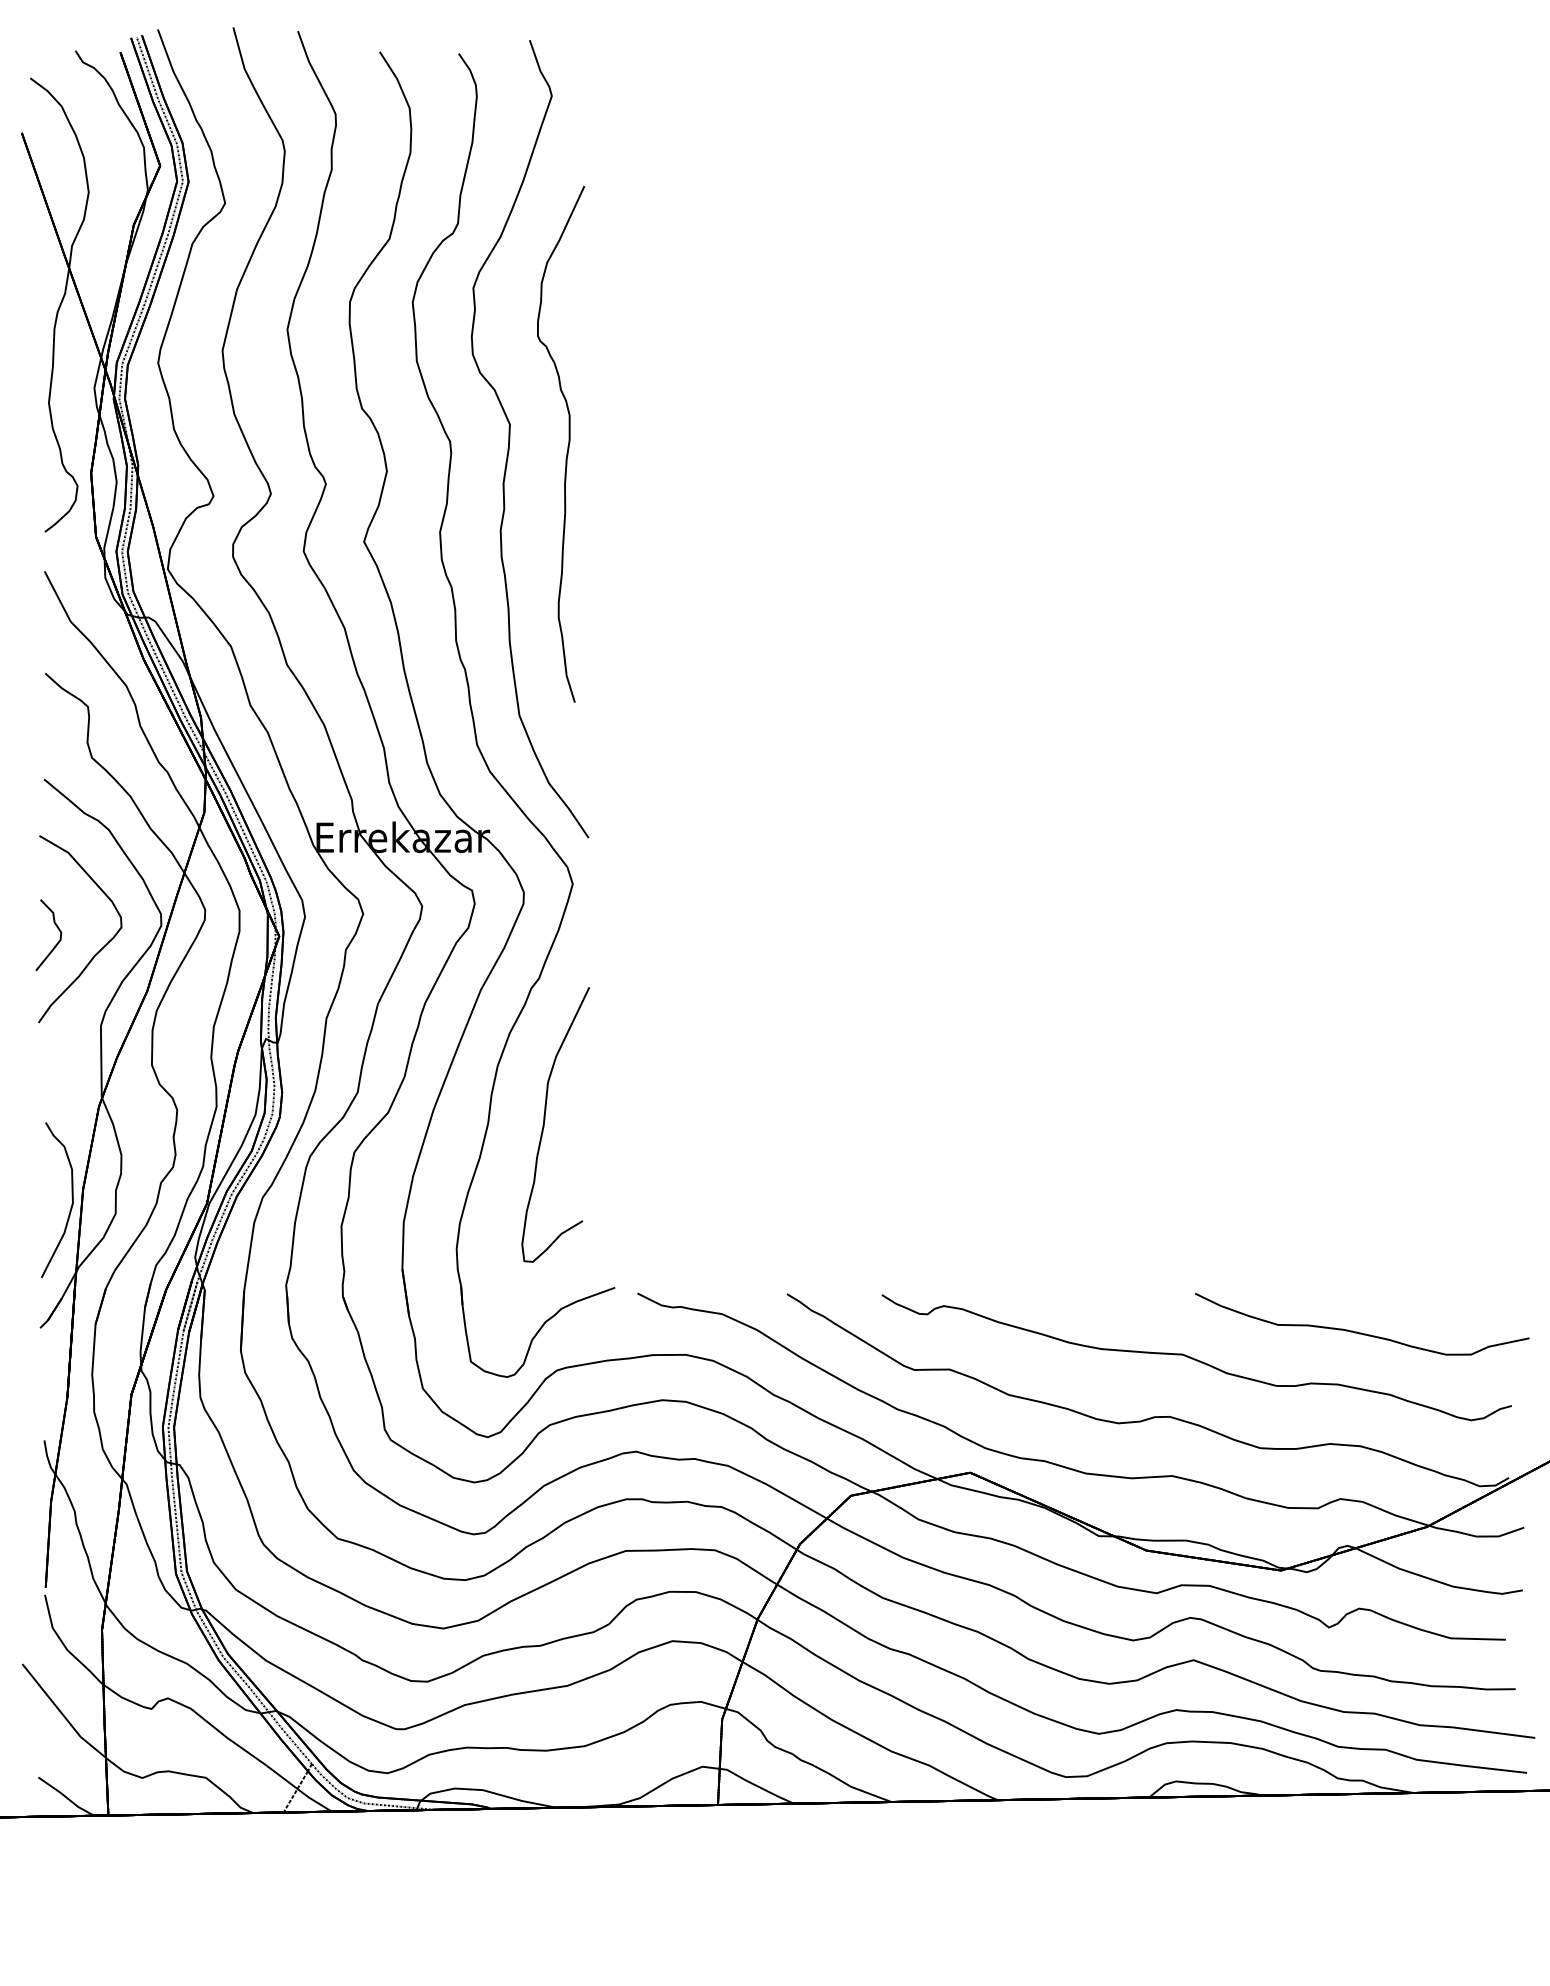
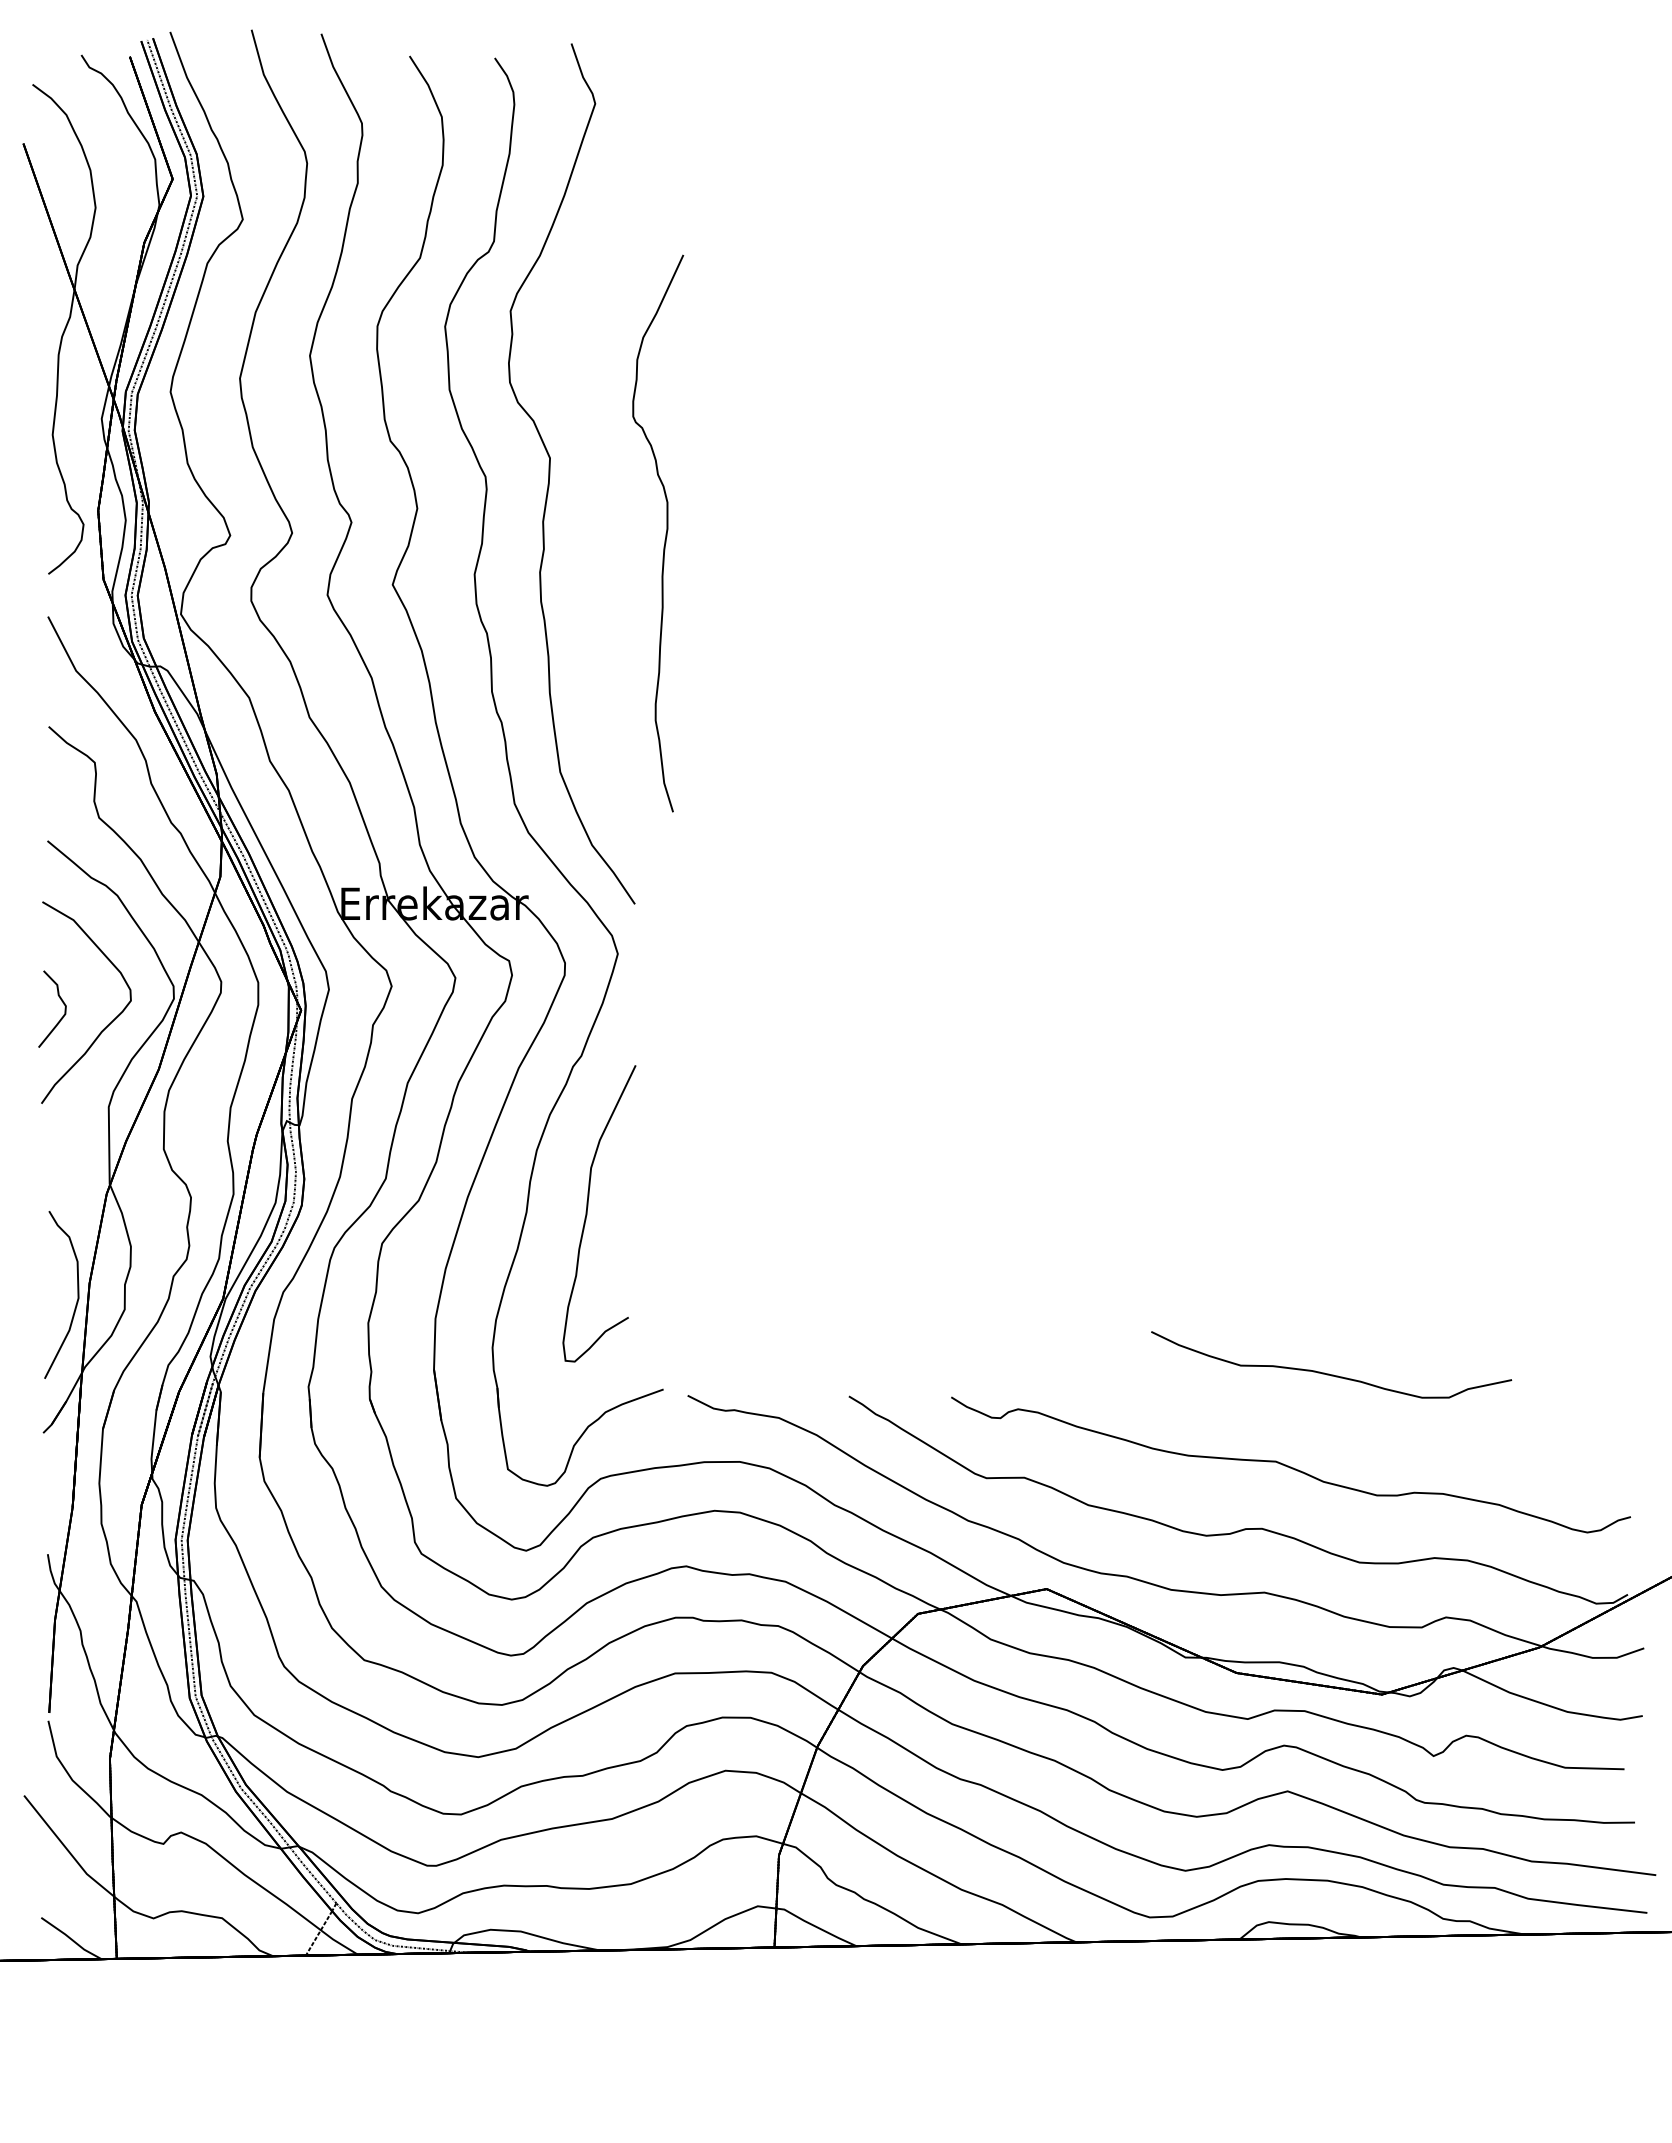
part: (567, 444) -> (665, 533), moved
part: (1360, 1332) -> (1329, 1373), moved

